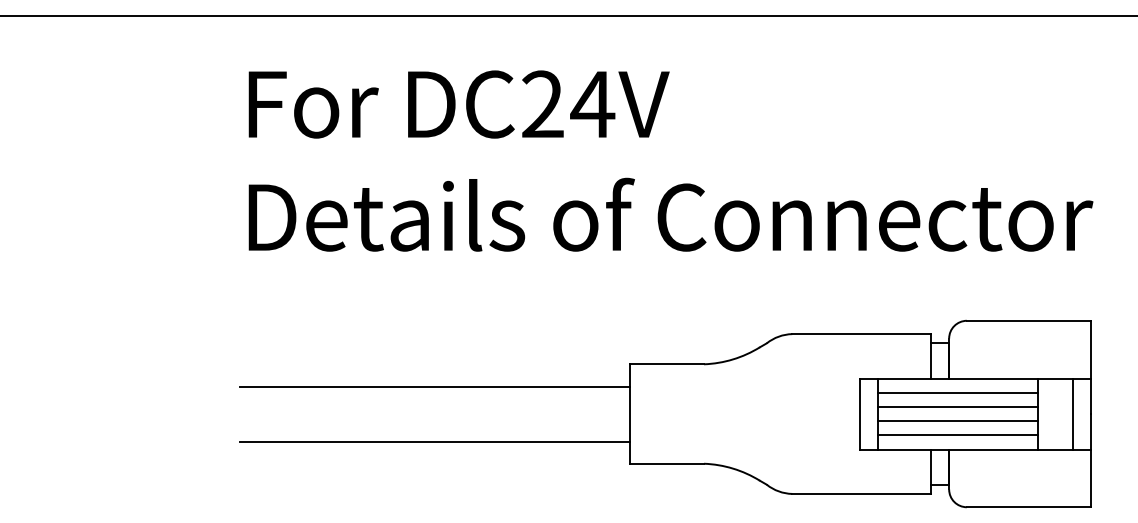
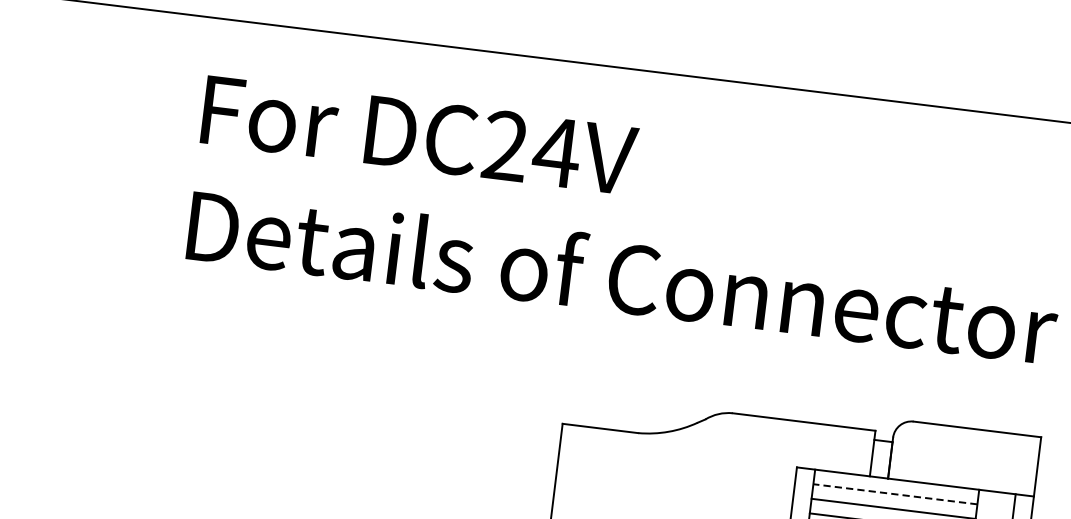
line: (434, 386) -> (358, 421), removed
line: (958, 392) -> (895, 494), solid -> dashed
line: (434, 441) -> (351, 478), removed

